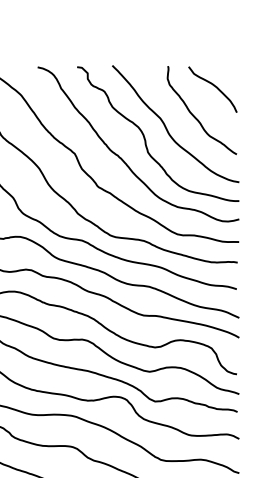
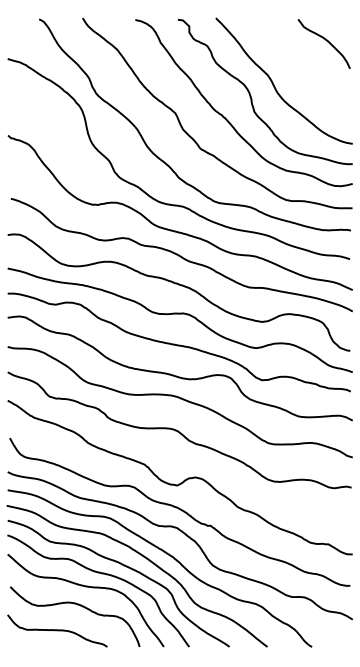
curve: (195, 116) -> (305, 73), removed

